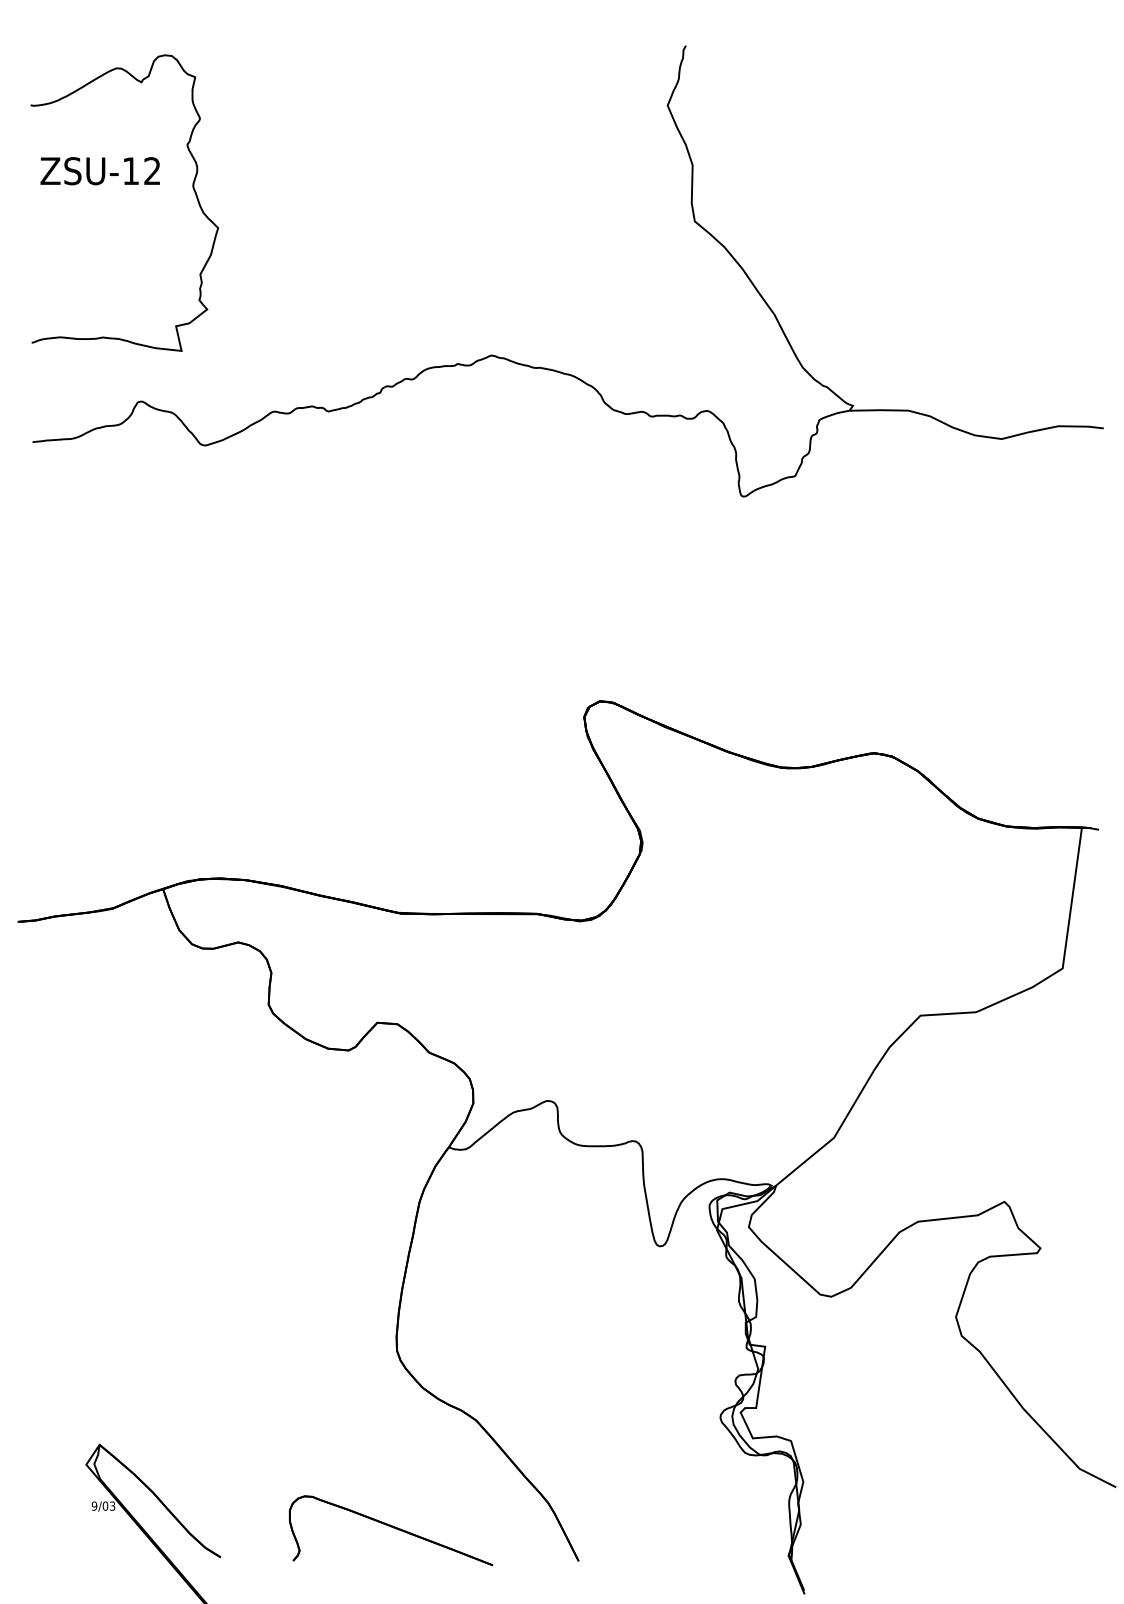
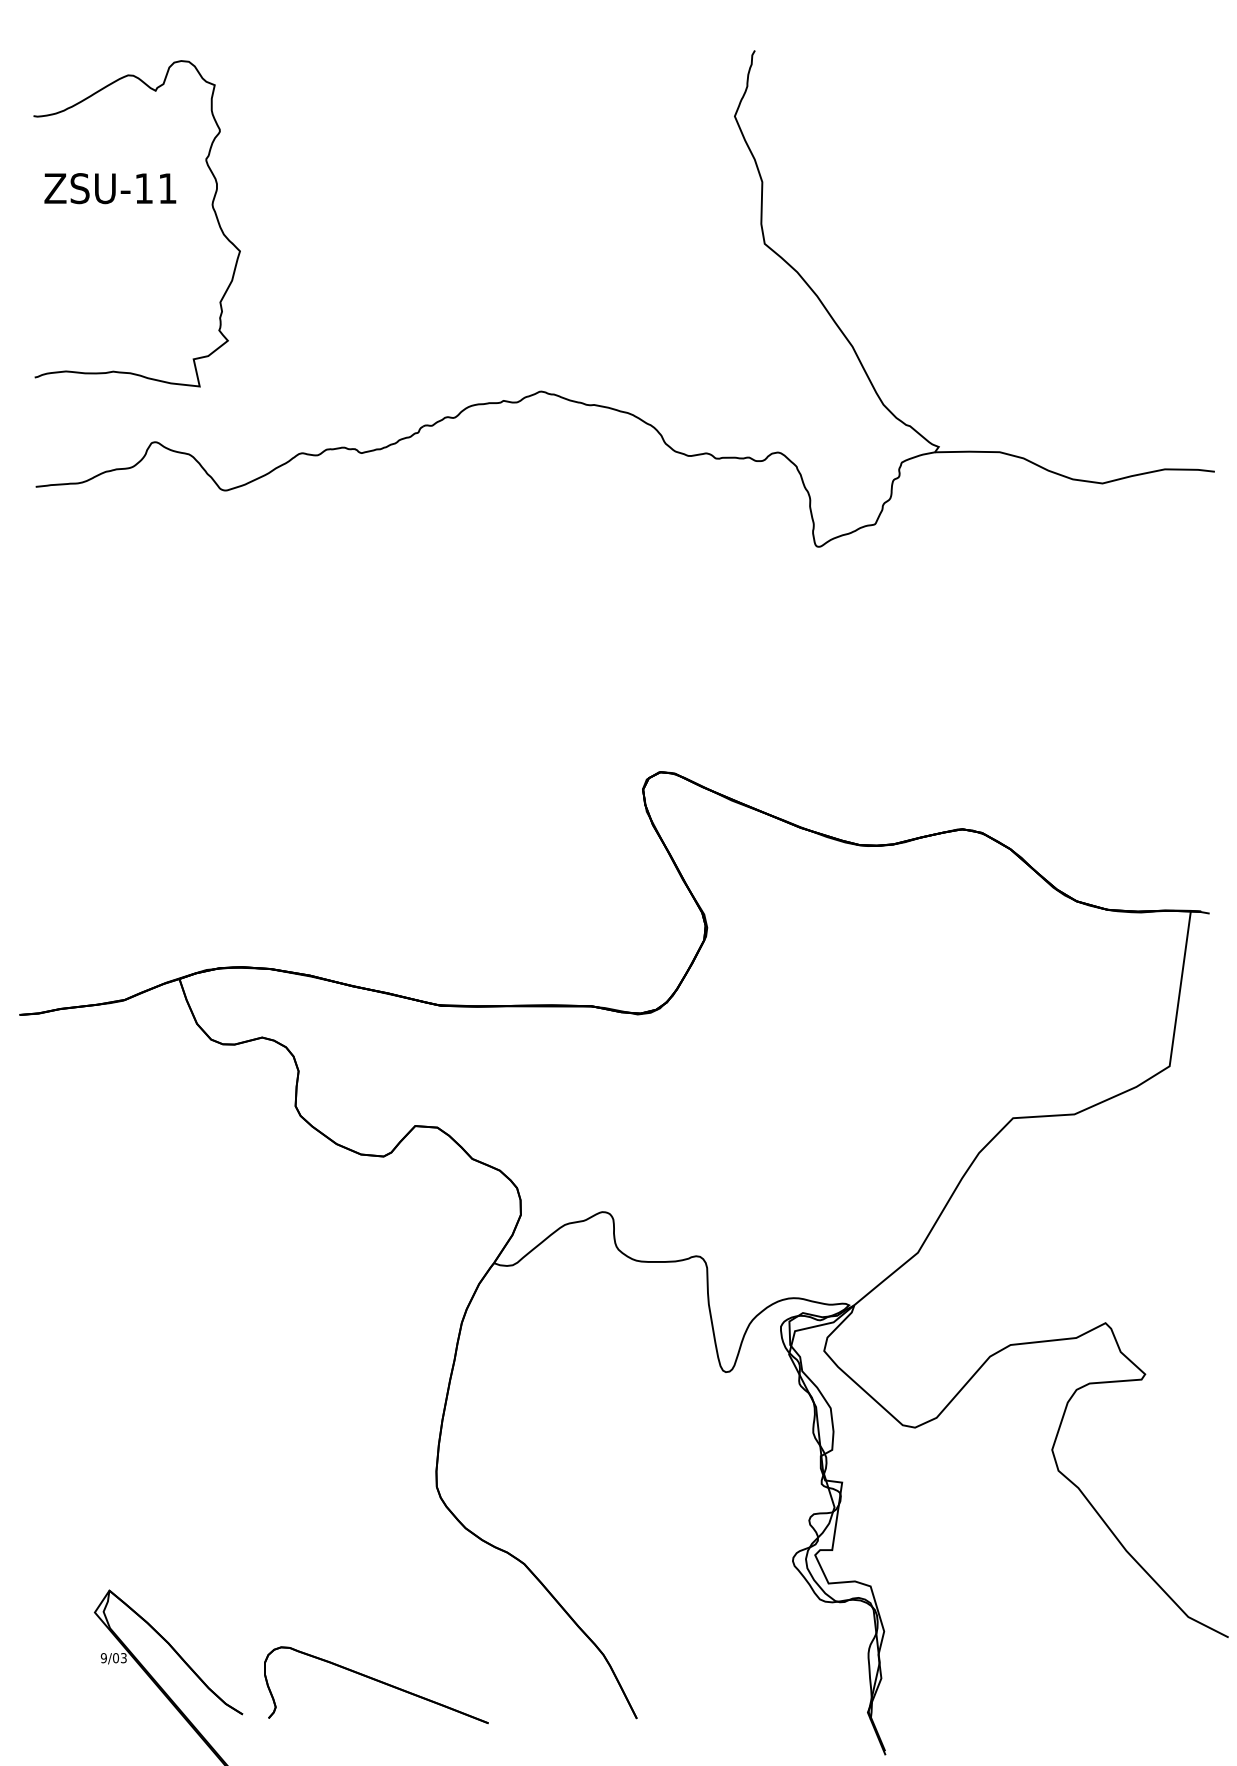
text: (152, 170) -> (167, 187), ZSU-12 -> ZSU-11
part: (391, 1530) -> (376, 1684), moved

